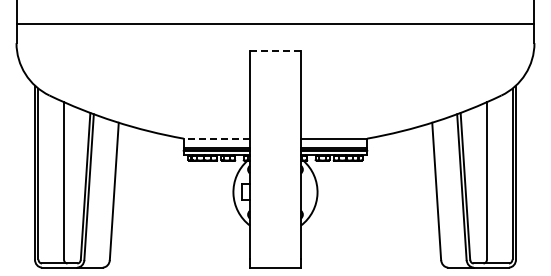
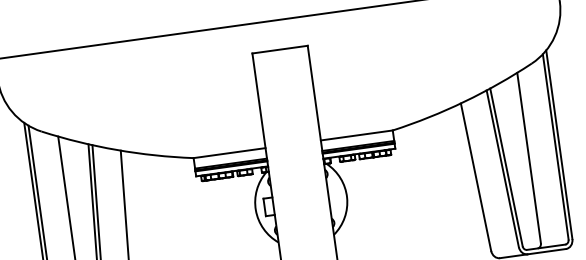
line: (275, 51) -> (280, 49), dashed -> solid
line: (216, 138) -> (229, 153), dashed -> solid

